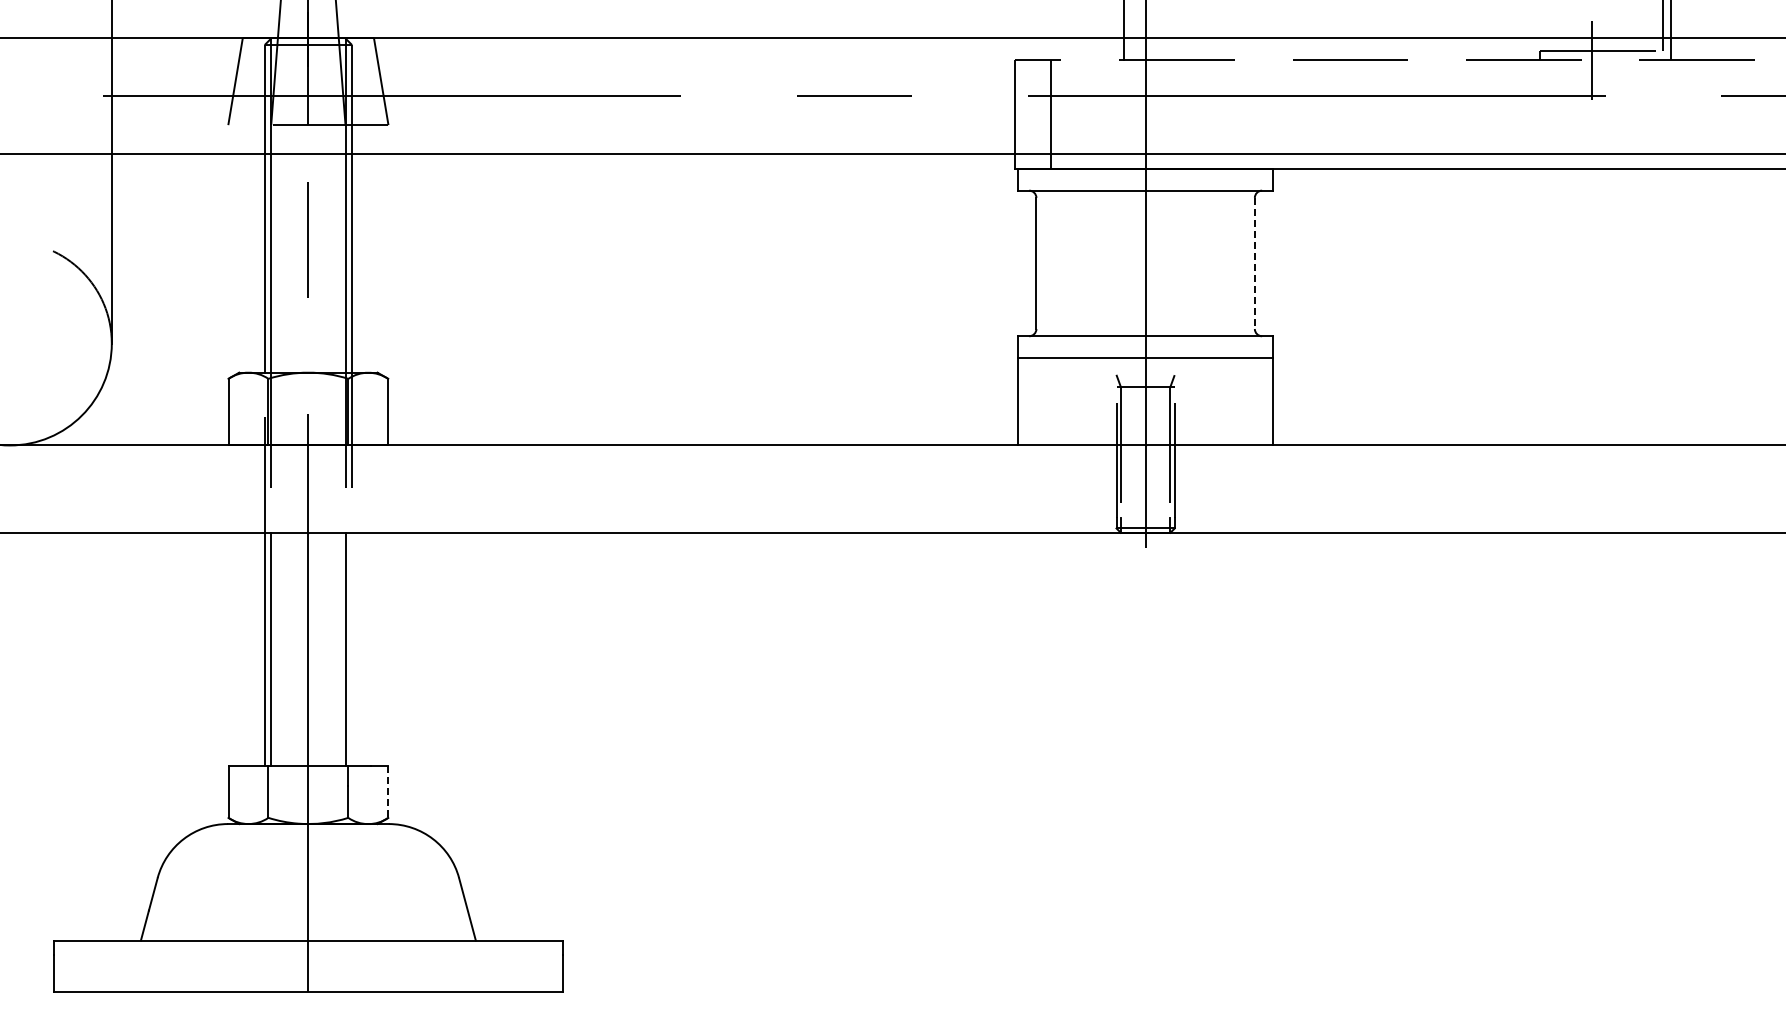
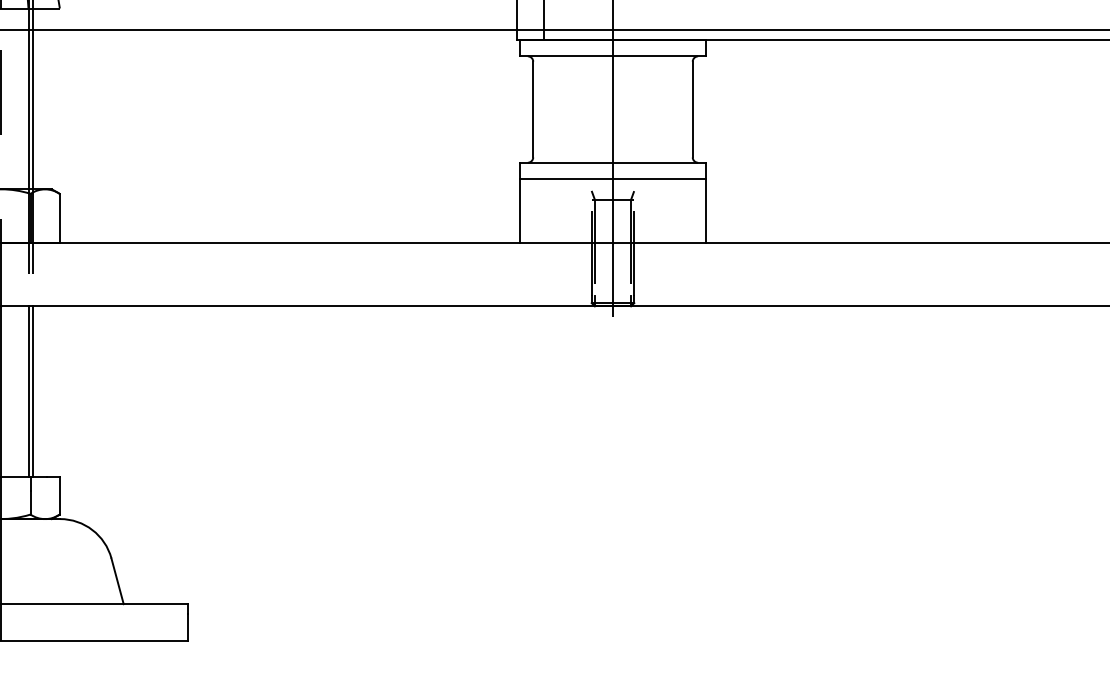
line: (1254, 263) -> (692, 109), dashed -> solid
line: (352, 648) -> (33, 390), added
line: (388, 792) -> (59, 496), dashed -> solid

